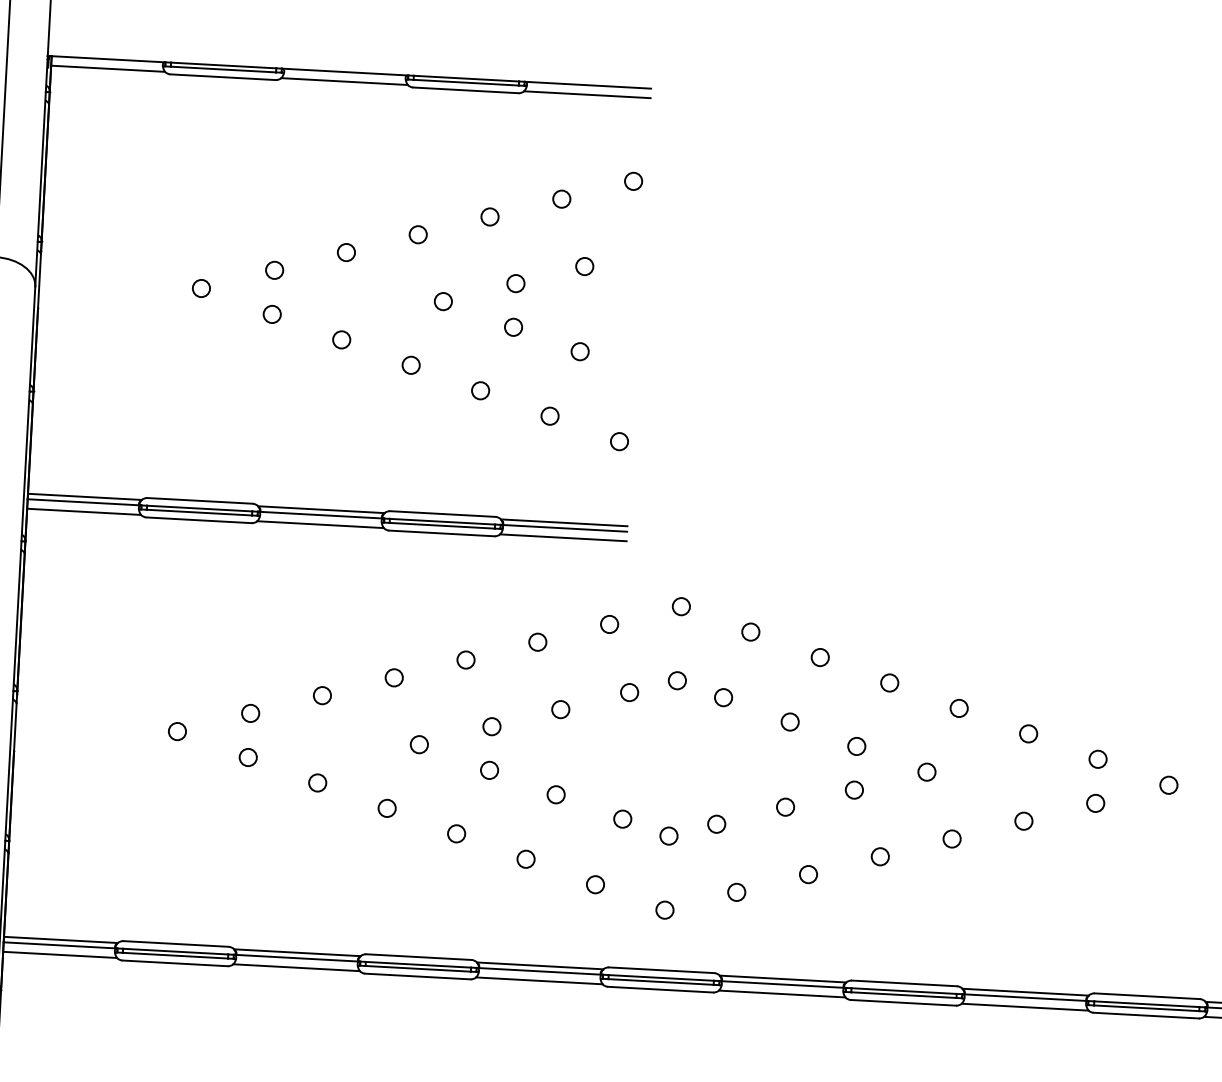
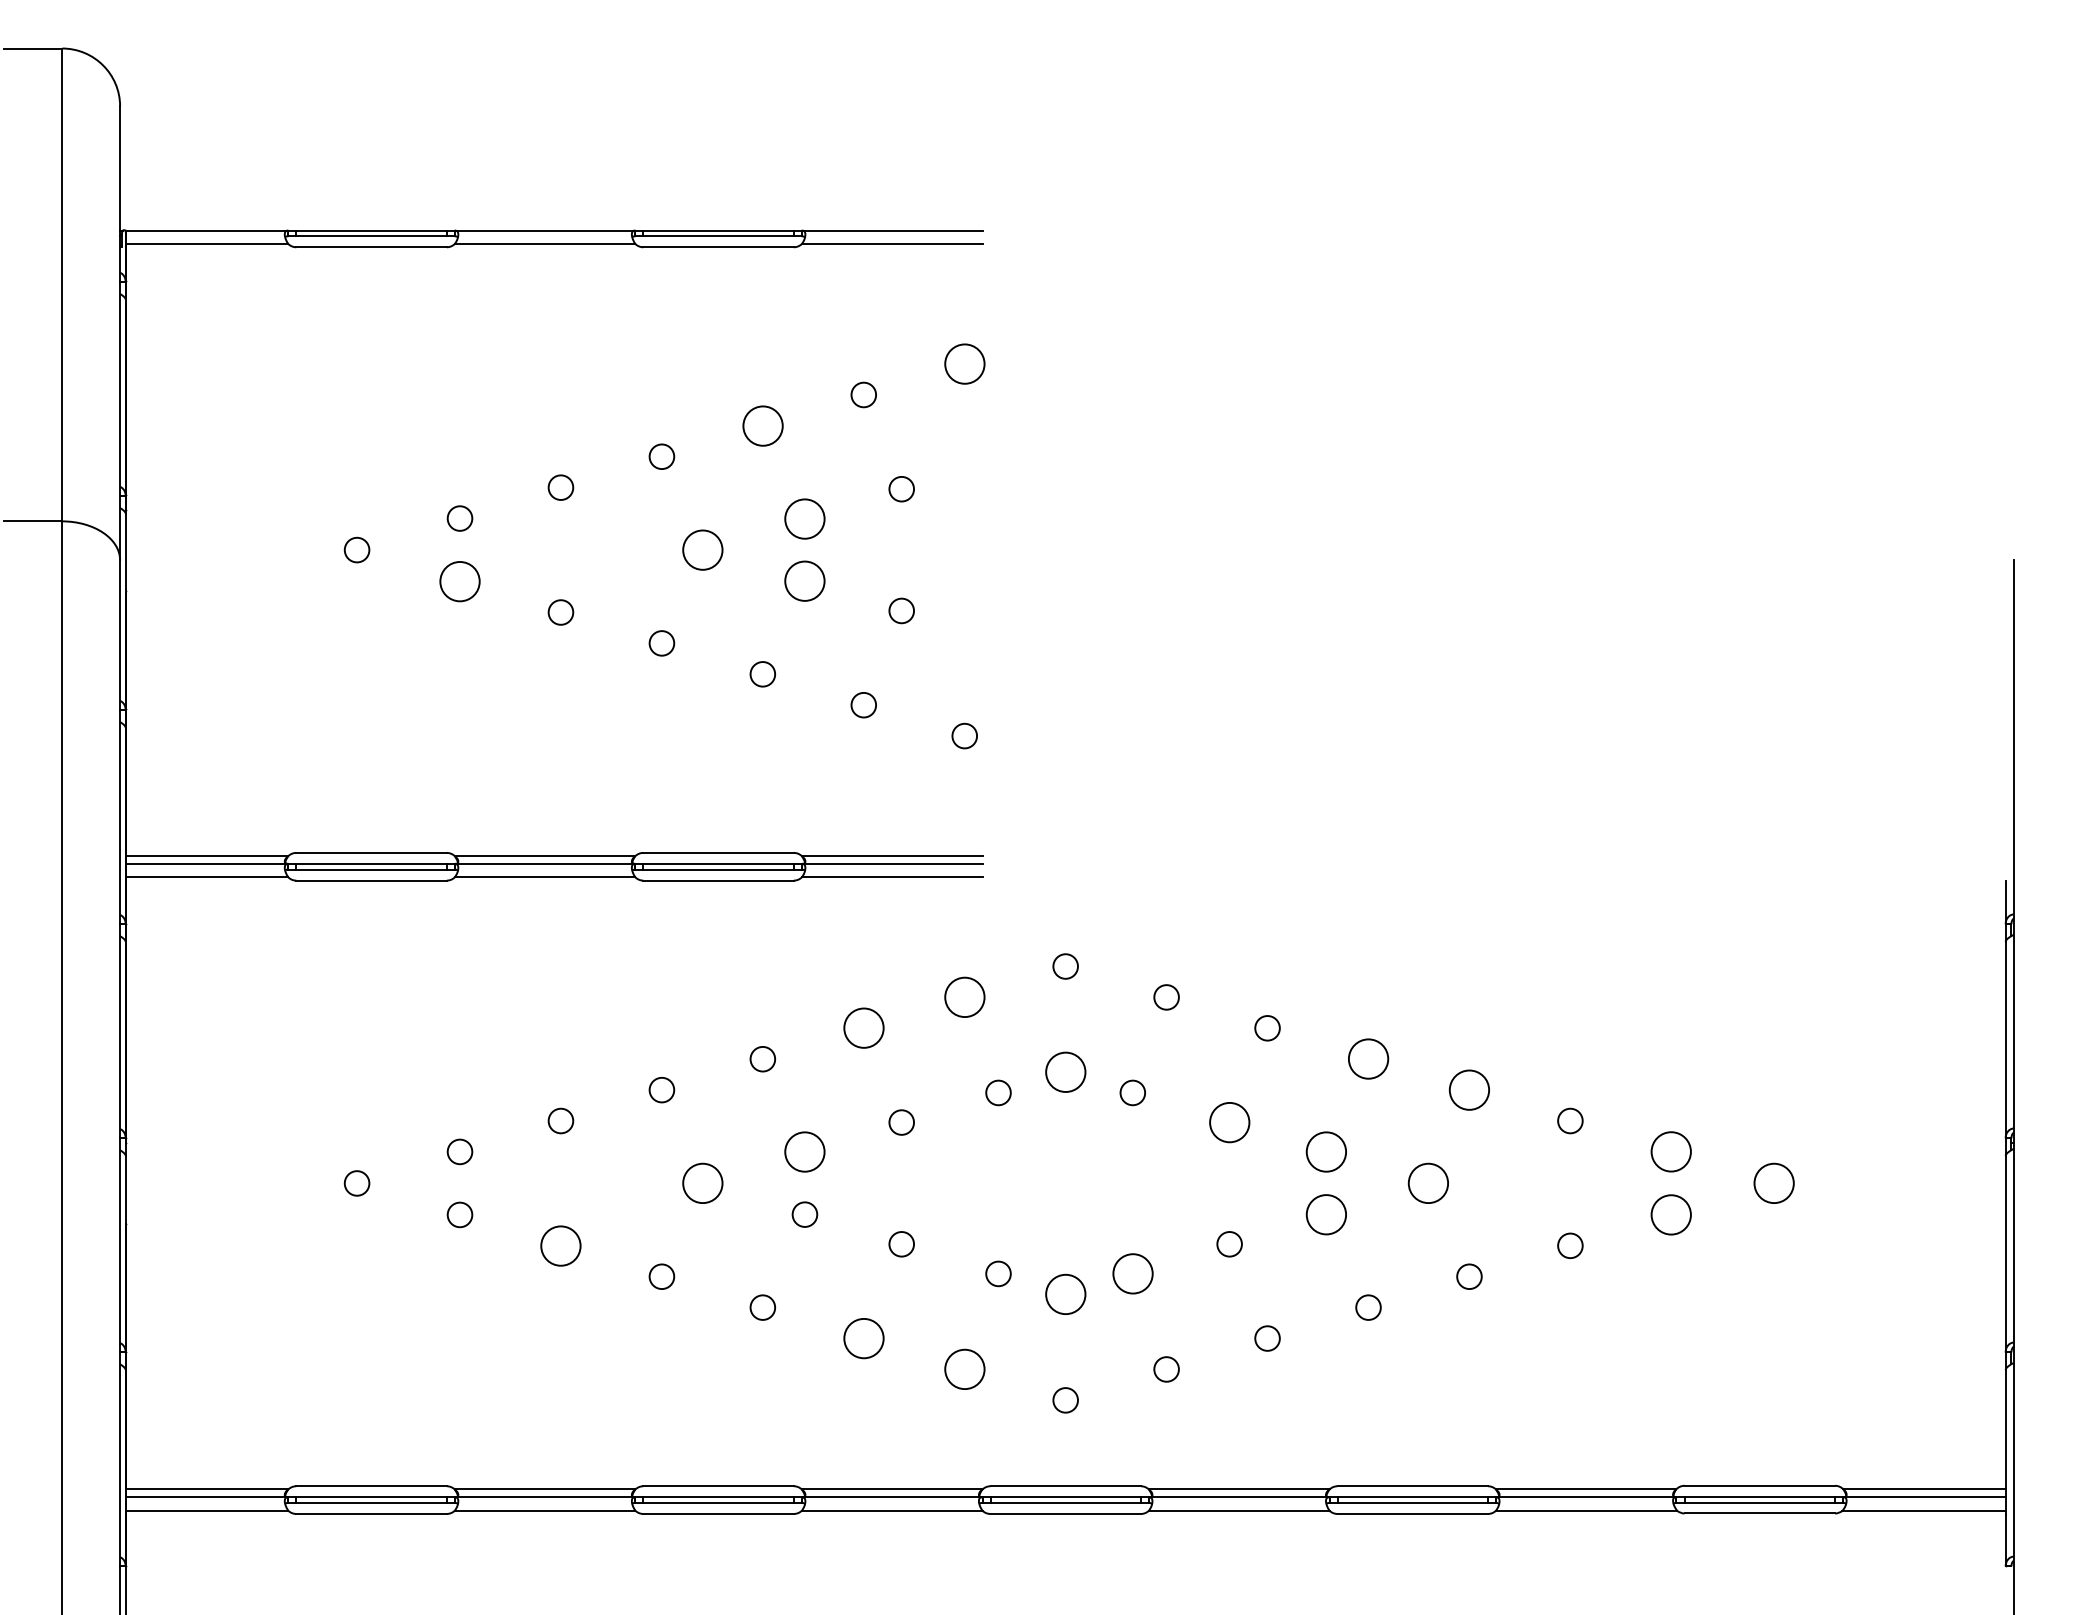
circle: (633, 180) -> (964, 363), size x1.6
circle: (489, 216) -> (762, 425), size x1.6
circle: (515, 283) -> (804, 518), size x1.6
circle: (443, 301) -> (702, 549), size x1.6
circle: (271, 314) -> (459, 581), size x1.6
circle: (513, 327) -> (804, 581), size x1.6
circle: (609, 624) -> (964, 997), size x1.6
circle: (537, 642) -> (863, 1028), size x1.6
circle: (677, 680) -> (1065, 1072), size x1.6
circle: (889, 683) -> (1368, 1059), size x1.6
circle: (959, 708) -> (1469, 1089), size x1.6
circle: (790, 722) -> (1229, 1122), size x1.6
circle: (491, 726) -> (804, 1152), size x1.6
circle: (419, 744) -> (702, 1183), size x1.6
circle: (856, 746) -> (1326, 1152), size x1.6
circle: (1098, 759) -> (1671, 1151), size x1.6
circle: (926, 772) -> (1428, 1183), size x1.6
circle: (317, 782) -> (560, 1245), size x1.6
circle: (1169, 785) -> (1774, 1183), size x1.6
circle: (854, 790) -> (1326, 1214), size x1.6
circle: (1095, 803) -> (1671, 1214), size x1.6
circle: (716, 823) -> (1132, 1273), size x1.6
circle: (668, 836) -> (1065, 1294), size x1.6
circle: (525, 859) -> (863, 1338), size x1.6
circle: (595, 884) -> (964, 1369), size x1.6

